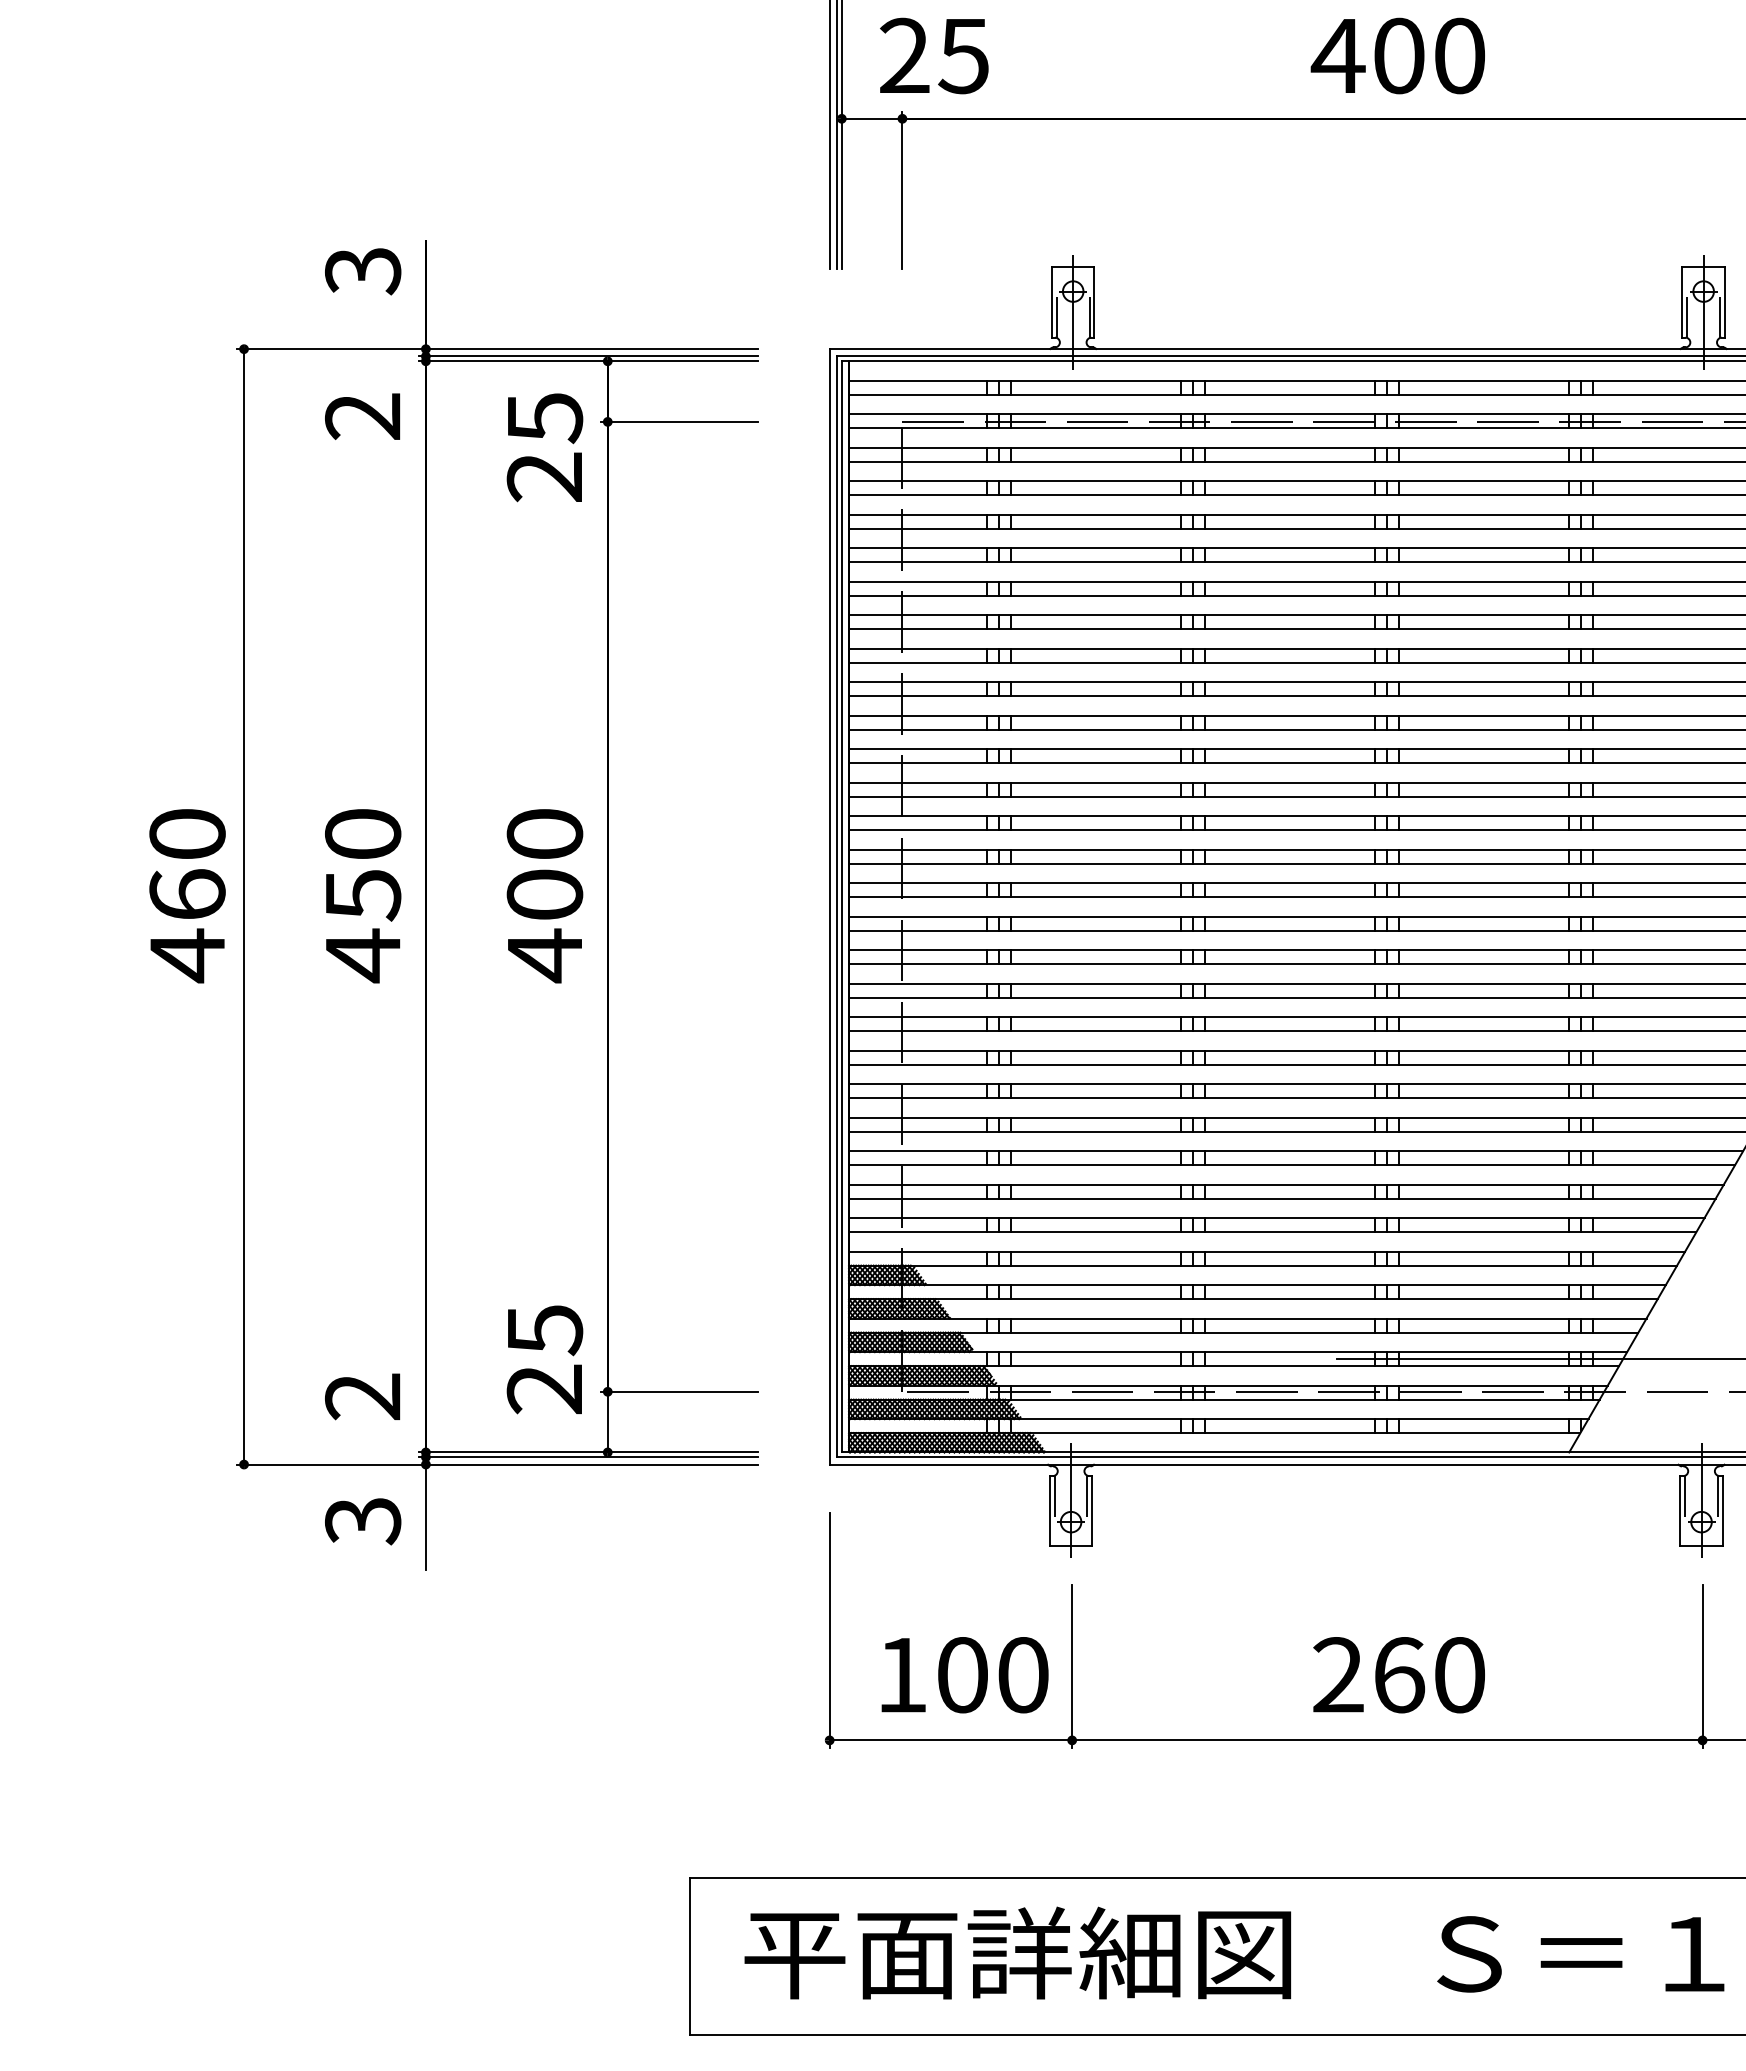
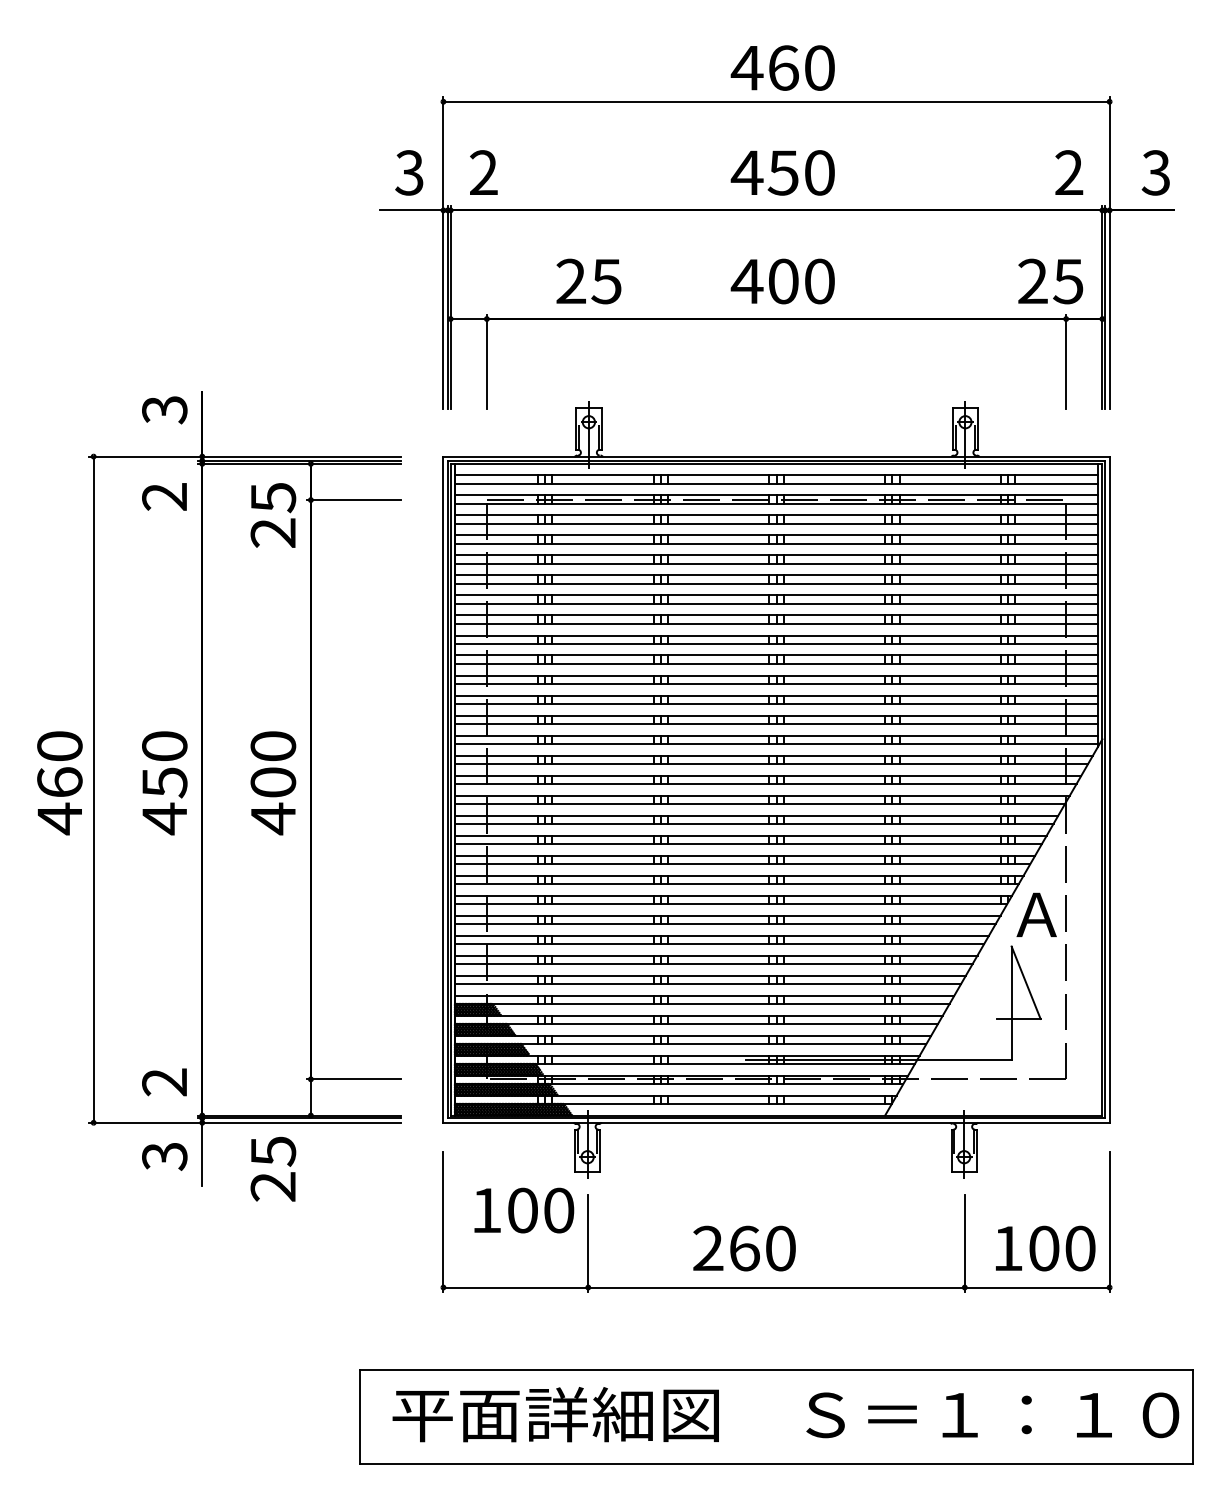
text: (933, 55) -> (588, 281), moved
text: (545, 1358) -> (273, 1168), moved
text: (965, 1675) -> (524, 1210), moved
text: (1399, 1675) -> (744, 1248), moved

